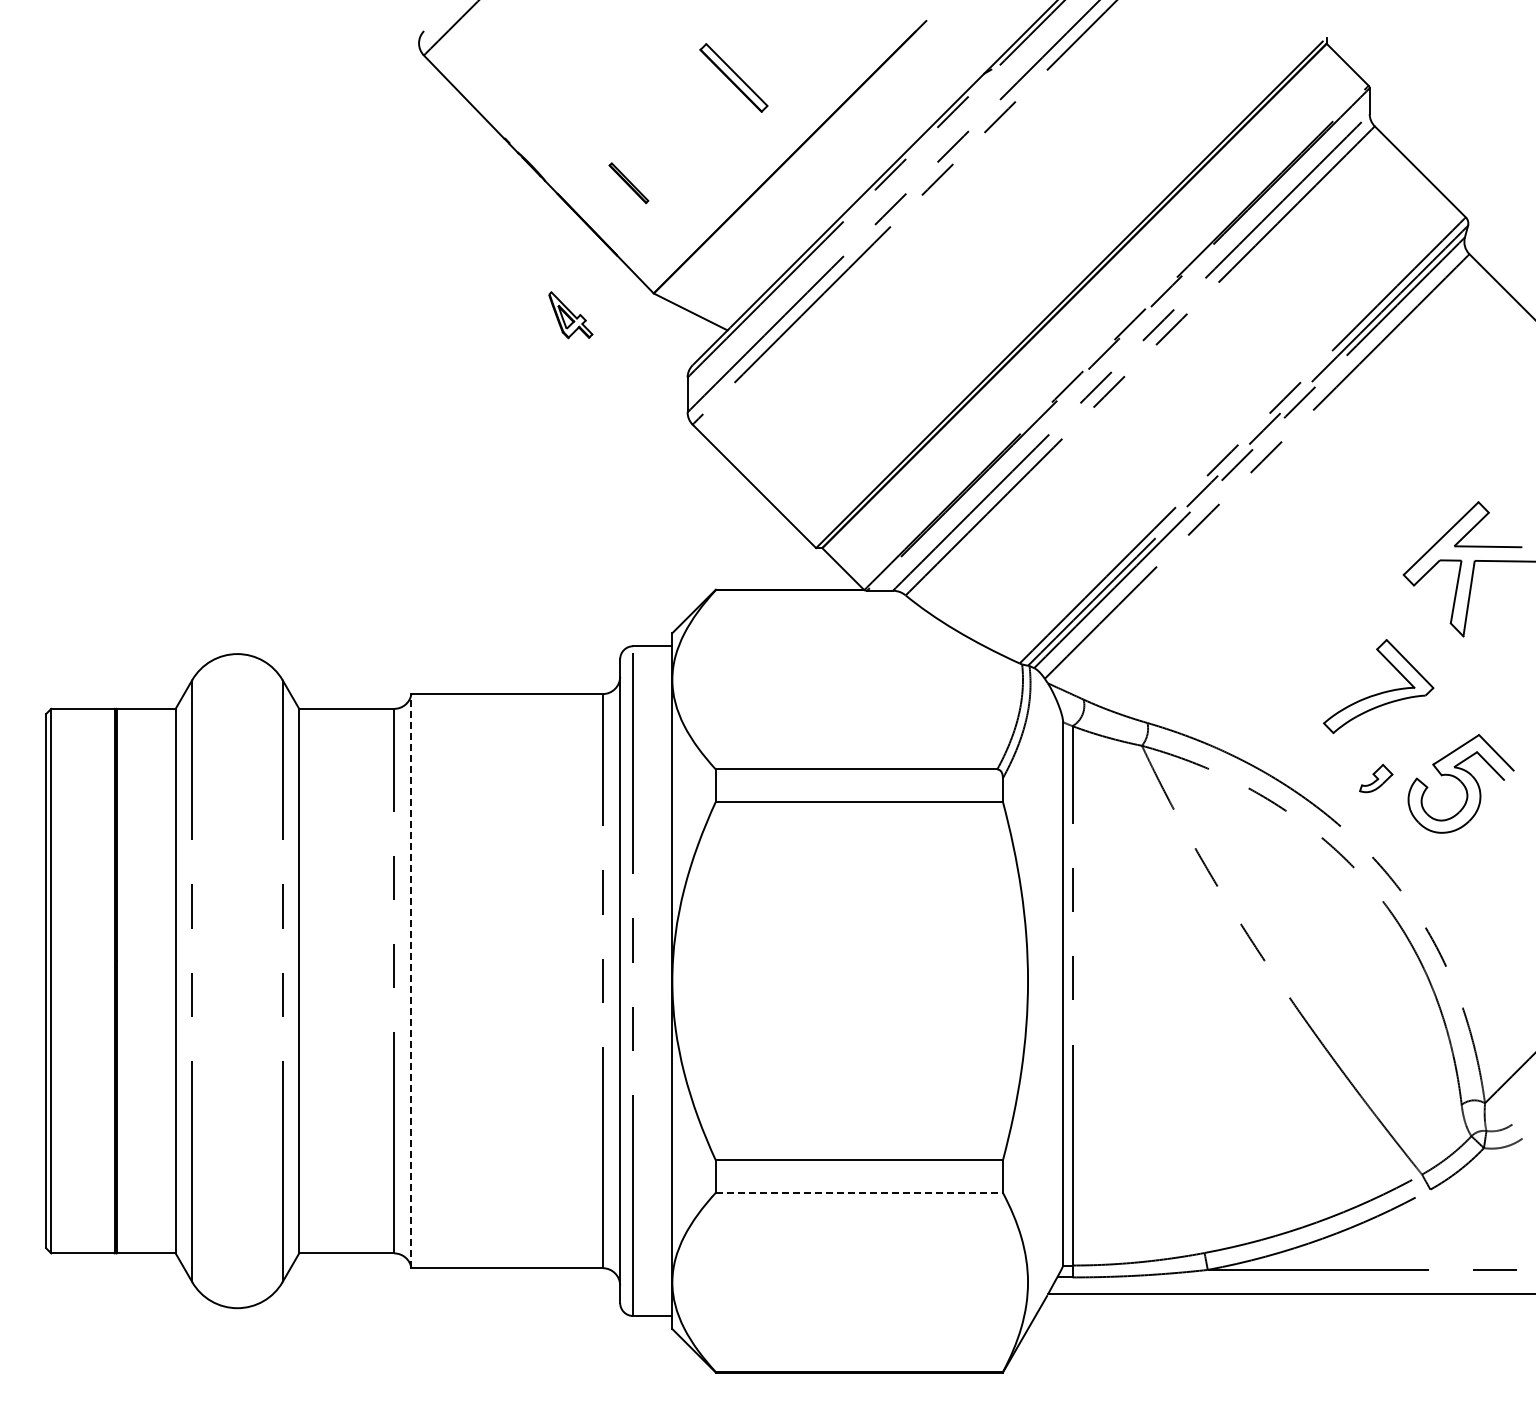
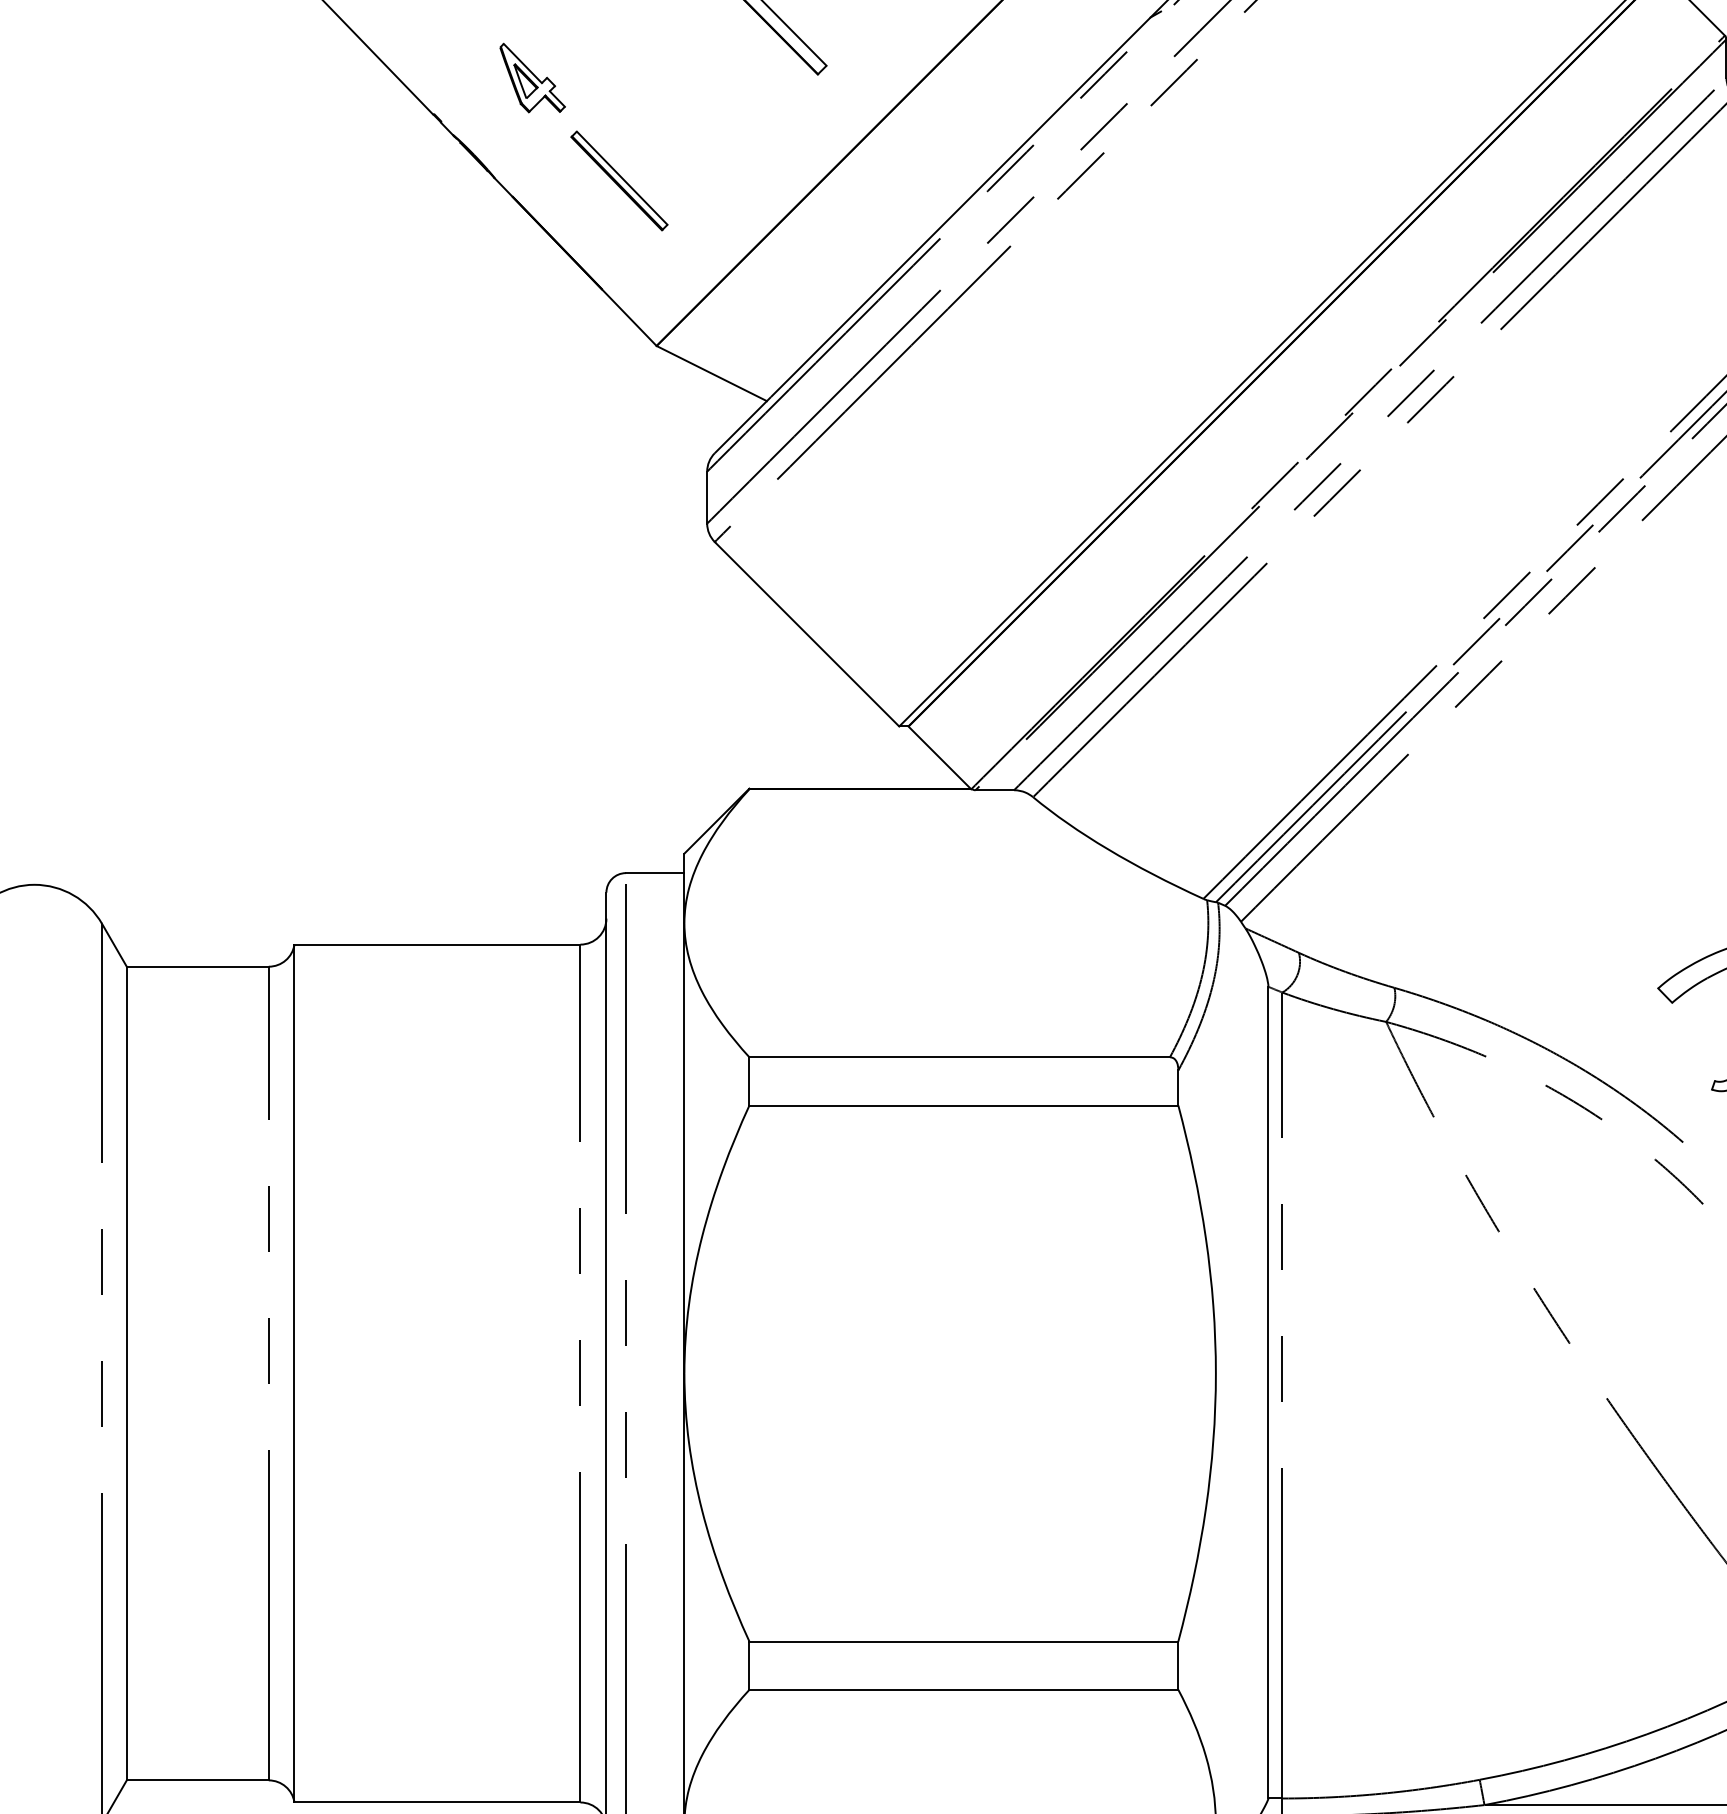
part: (628, 183) -> (618, 181), size x1.67
part: (570, 315) -> (532, 78), moved
line: (411, 980) -> (294, 1372), dashed -> solid
line: (859, 1192) -> (964, 1689), dashed -> solid

